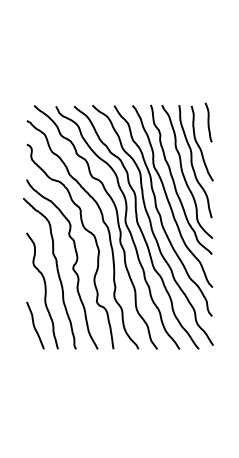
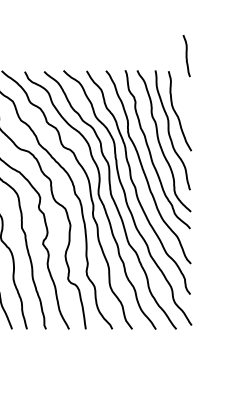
curve: (208, 122) -> (186, 55), moved

